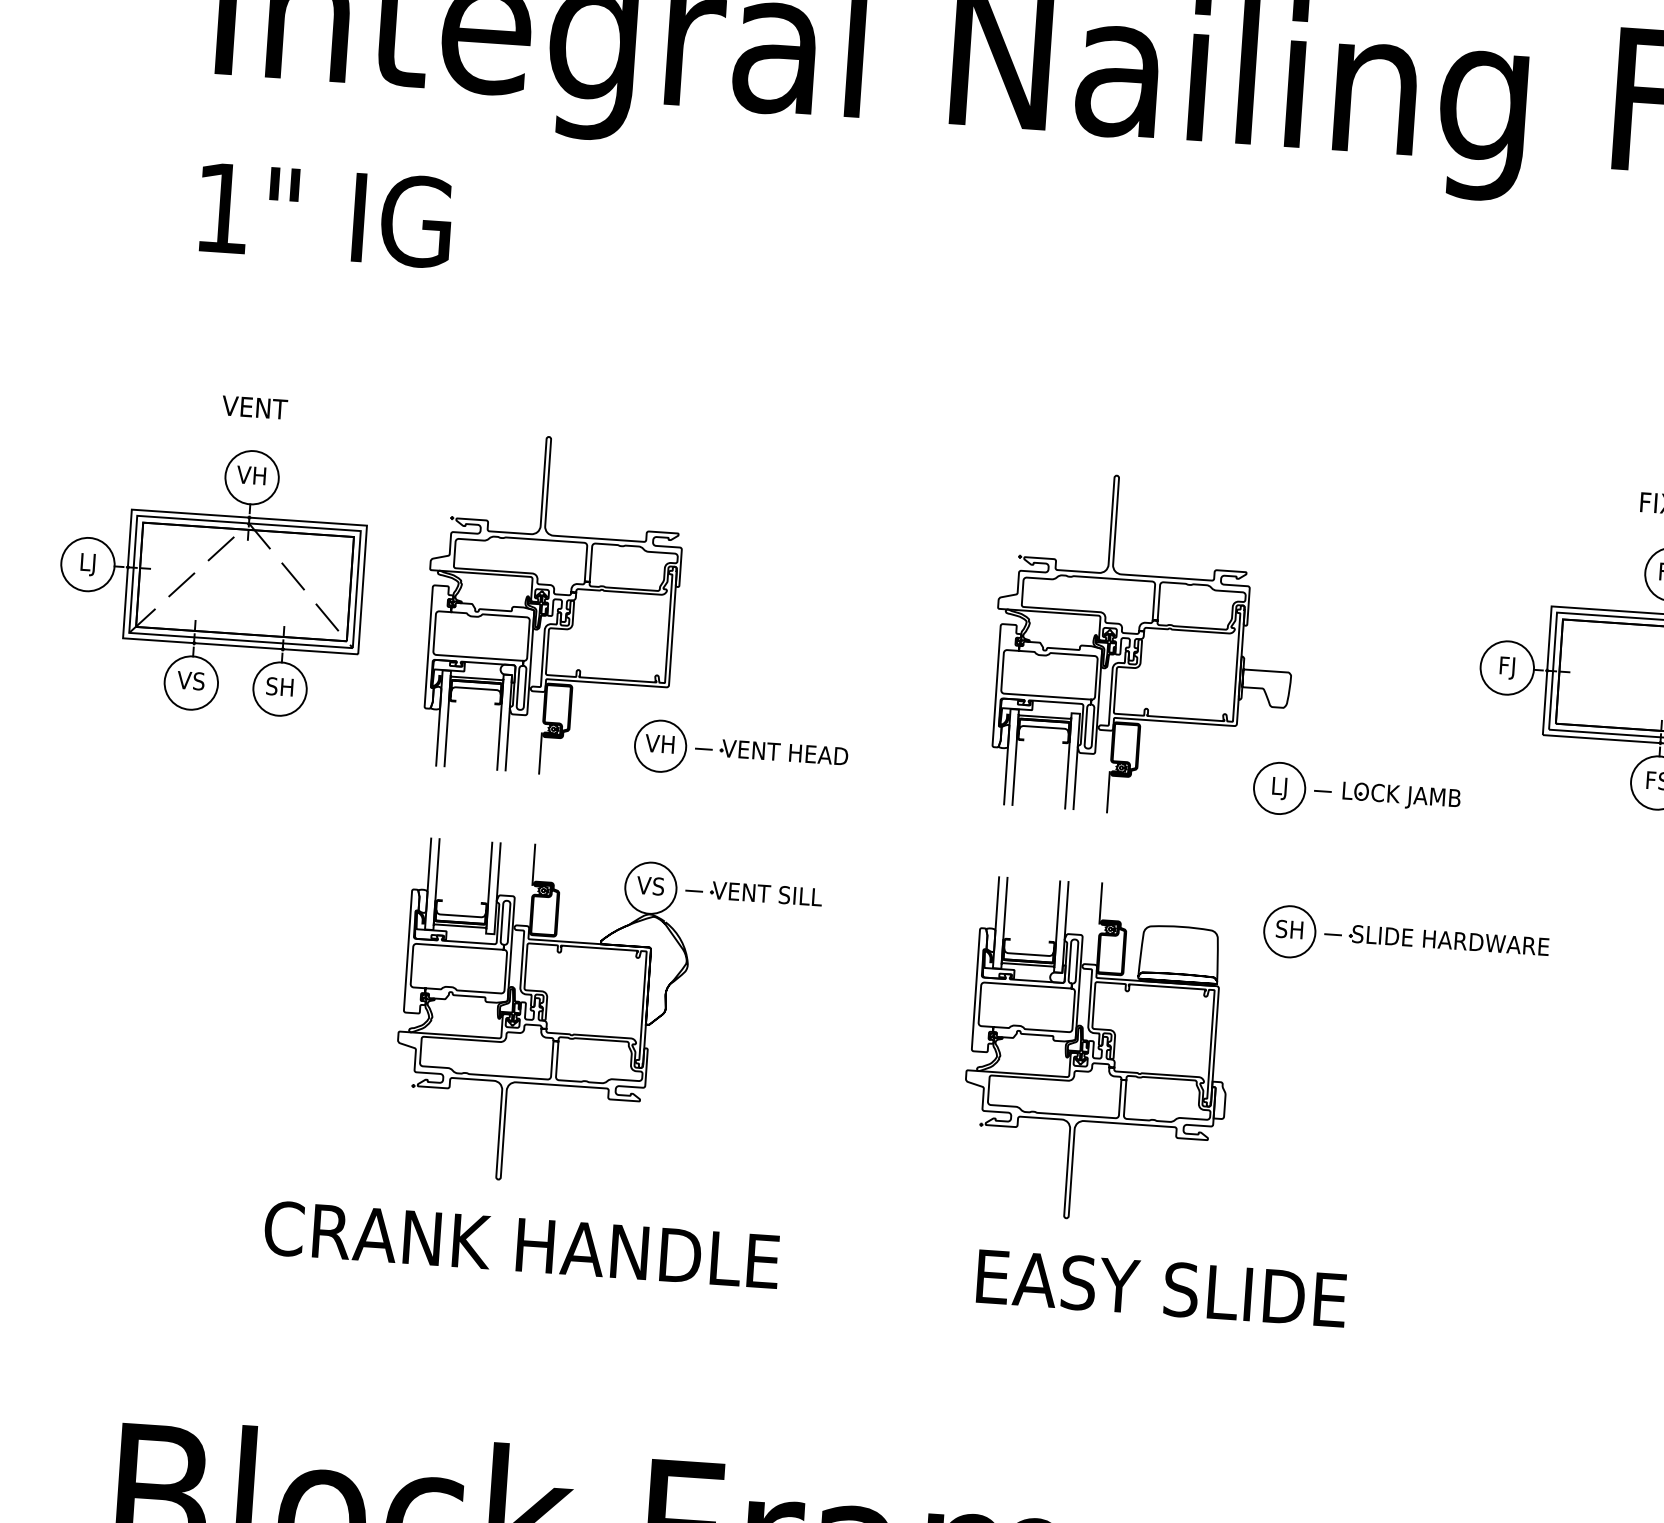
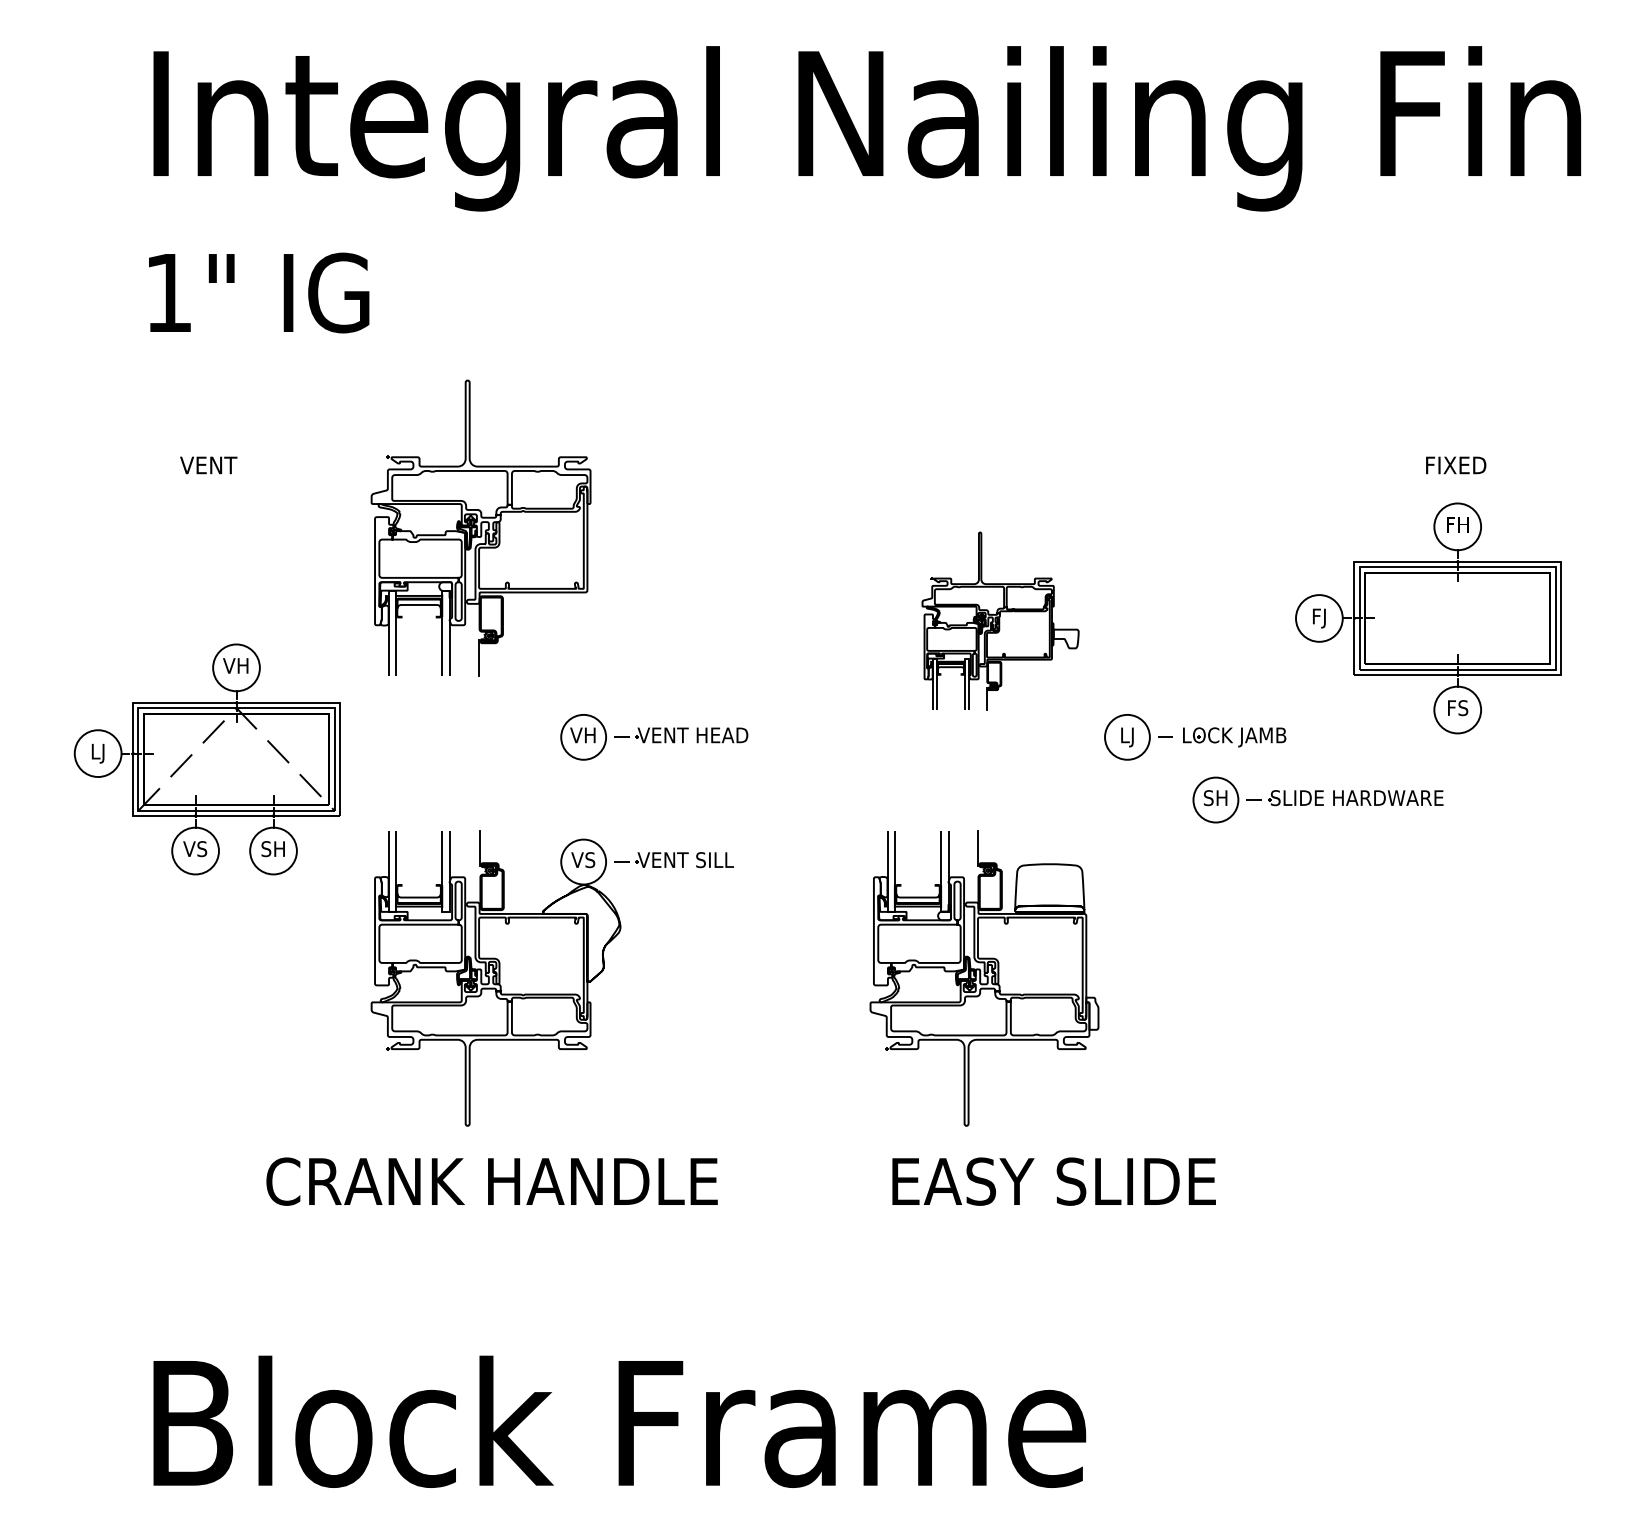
part: (210, 579) -> (206, 759), moved
part: (552, 605) -> (480, 527), moved
part: (1144, 645) -> (1000, 620), size x0.6
part: (1405, 939) -> (1317, 799), moved

